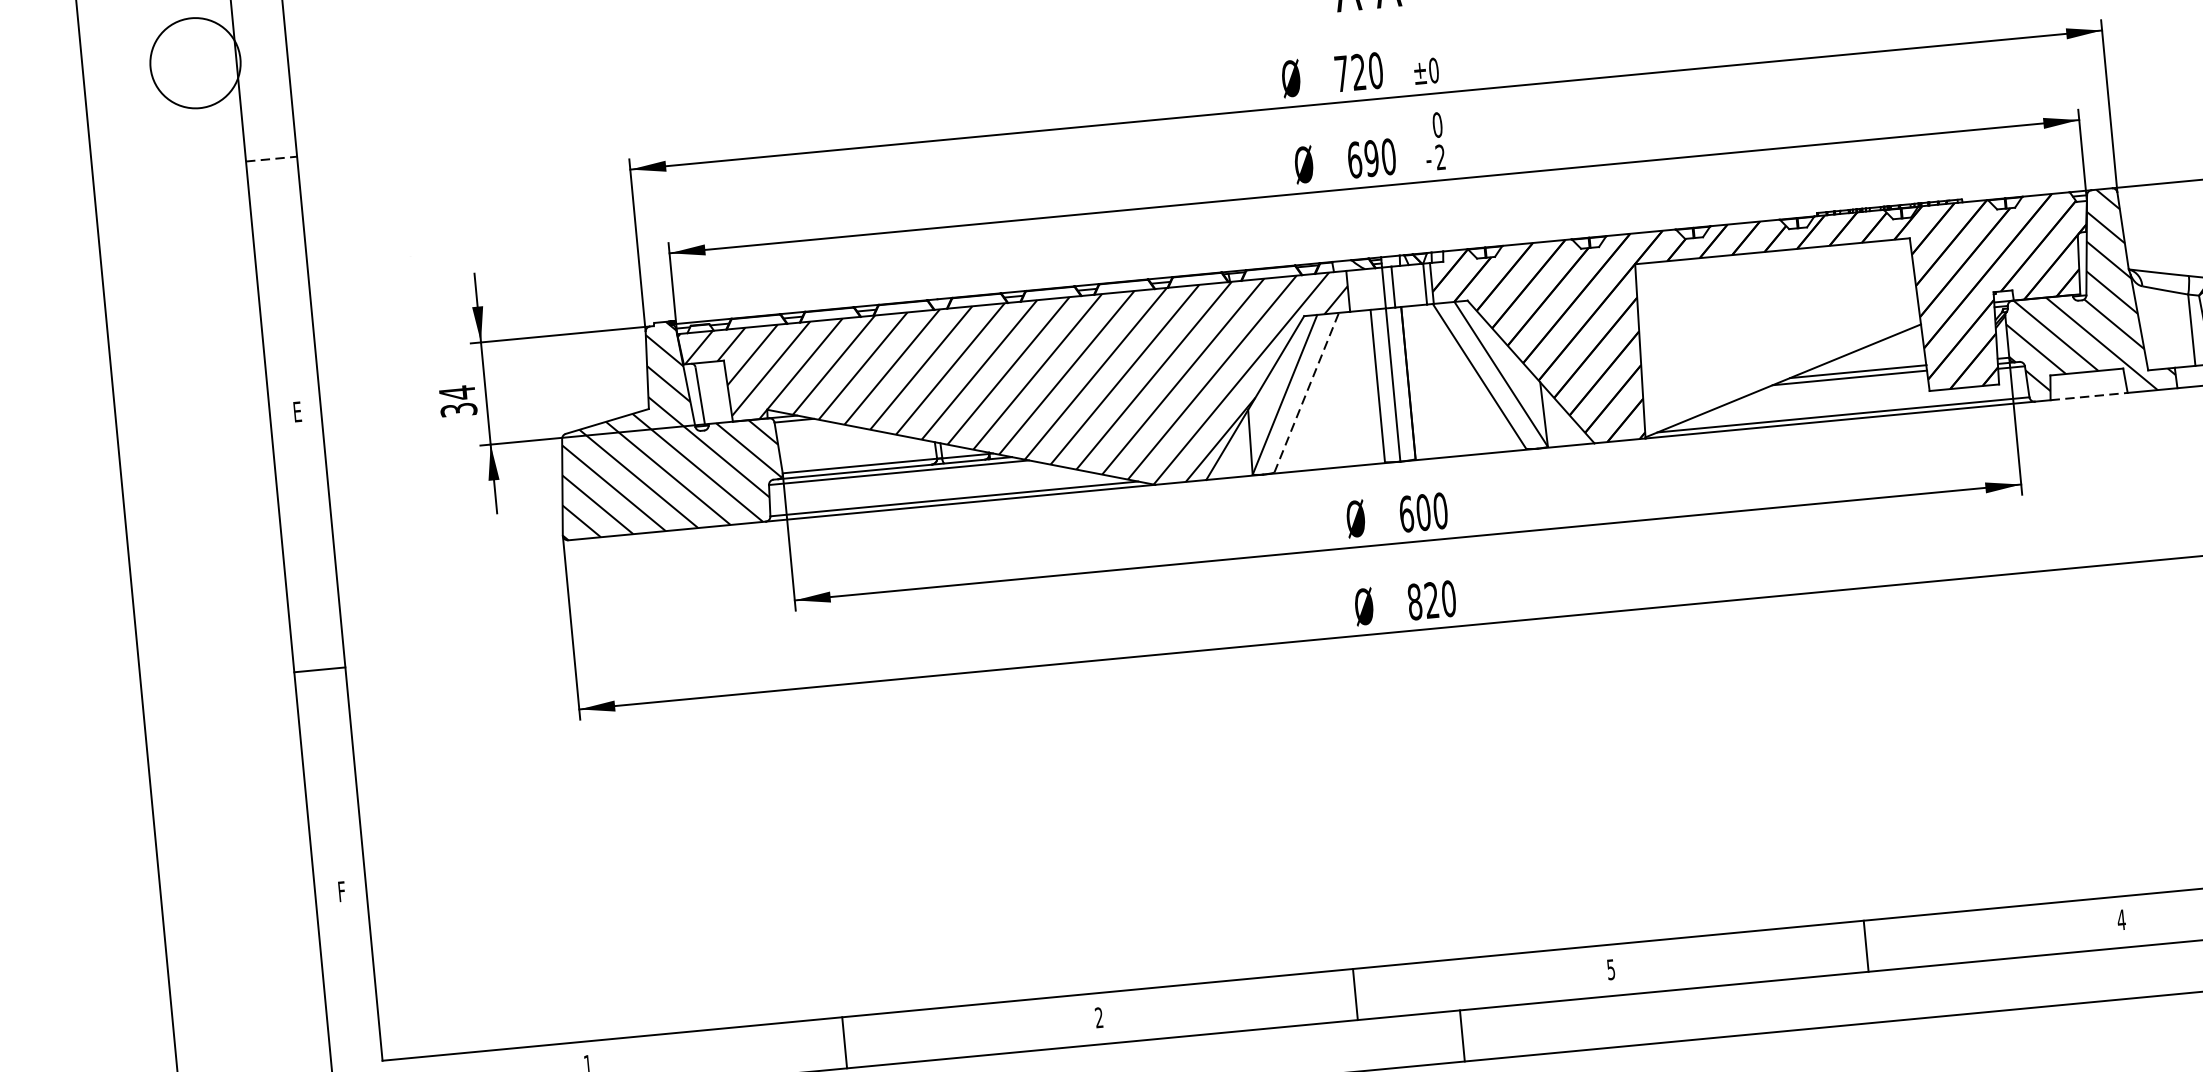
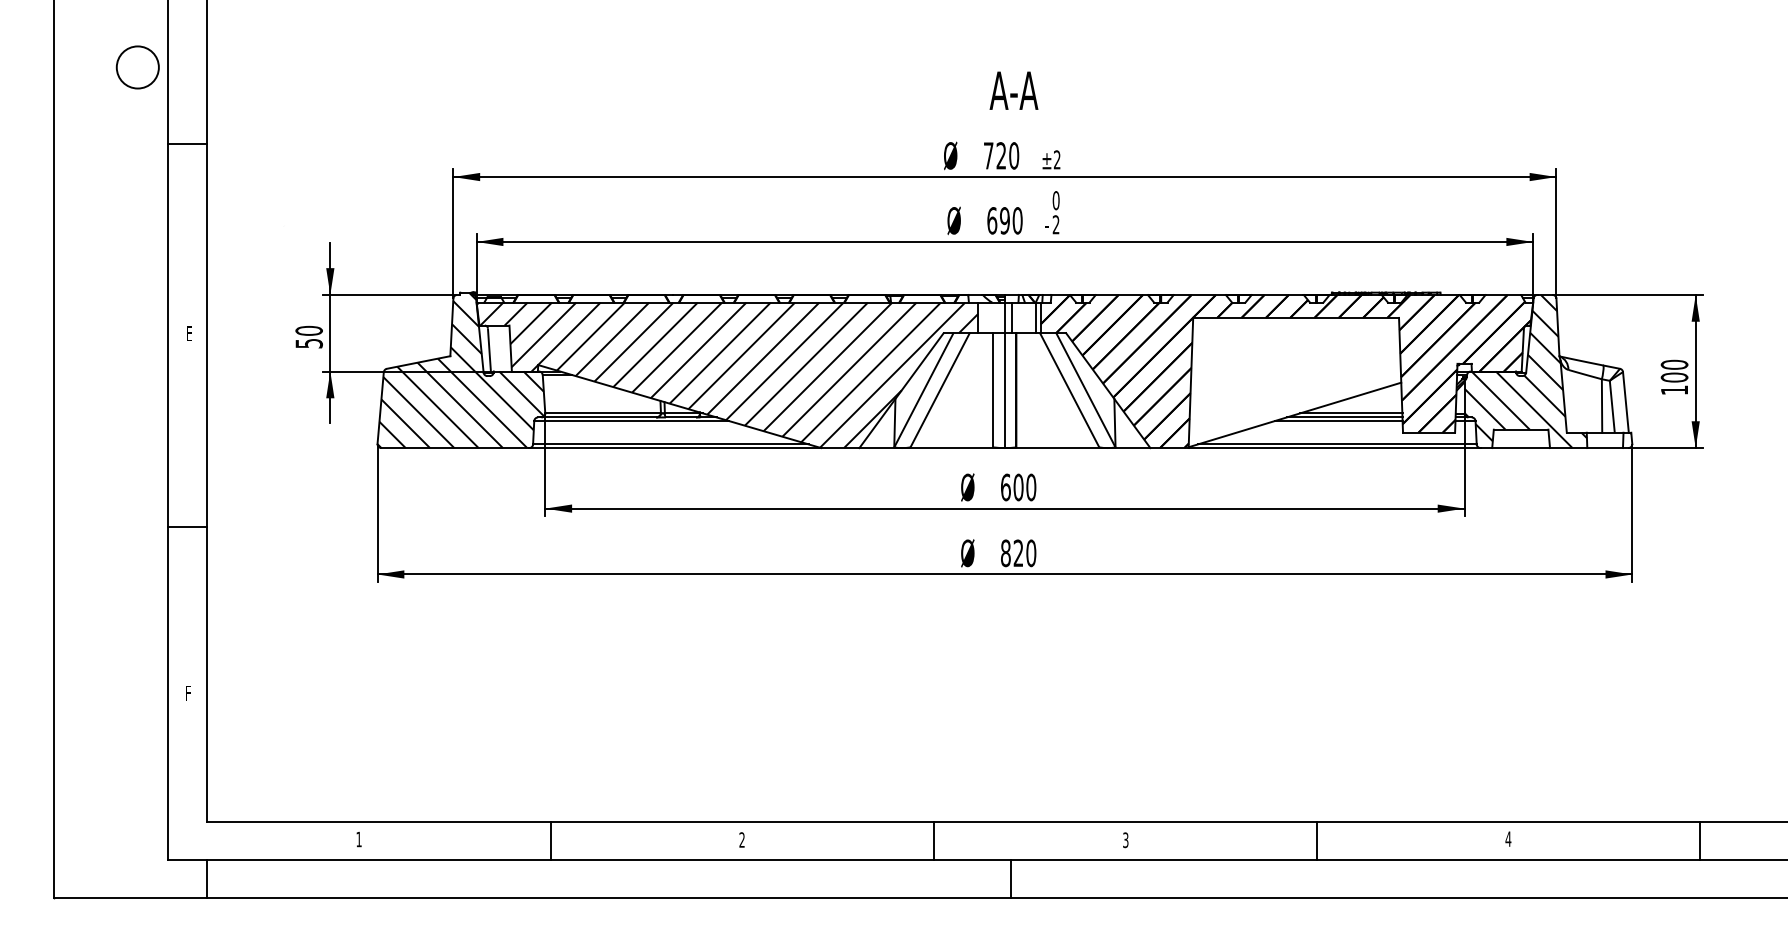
circle: (195, 63) -> (137, 67), size x0.62
text: (1432, 70) -> (1056, 159), ±0 -> ±2
line: (272, 159) -> (188, 144), dashed -> solid
line: (1842, 384) -> (1338, 421), added
line: (1307, 391) -> (940, 389), dashed -> solid
line: (2089, 397) -> (1521, 448), dashed -> solid
text: (457, 400) -> (308, 336), 34 -> 50
text: (1610, 968) -> (1125, 839), 5 -> 3

